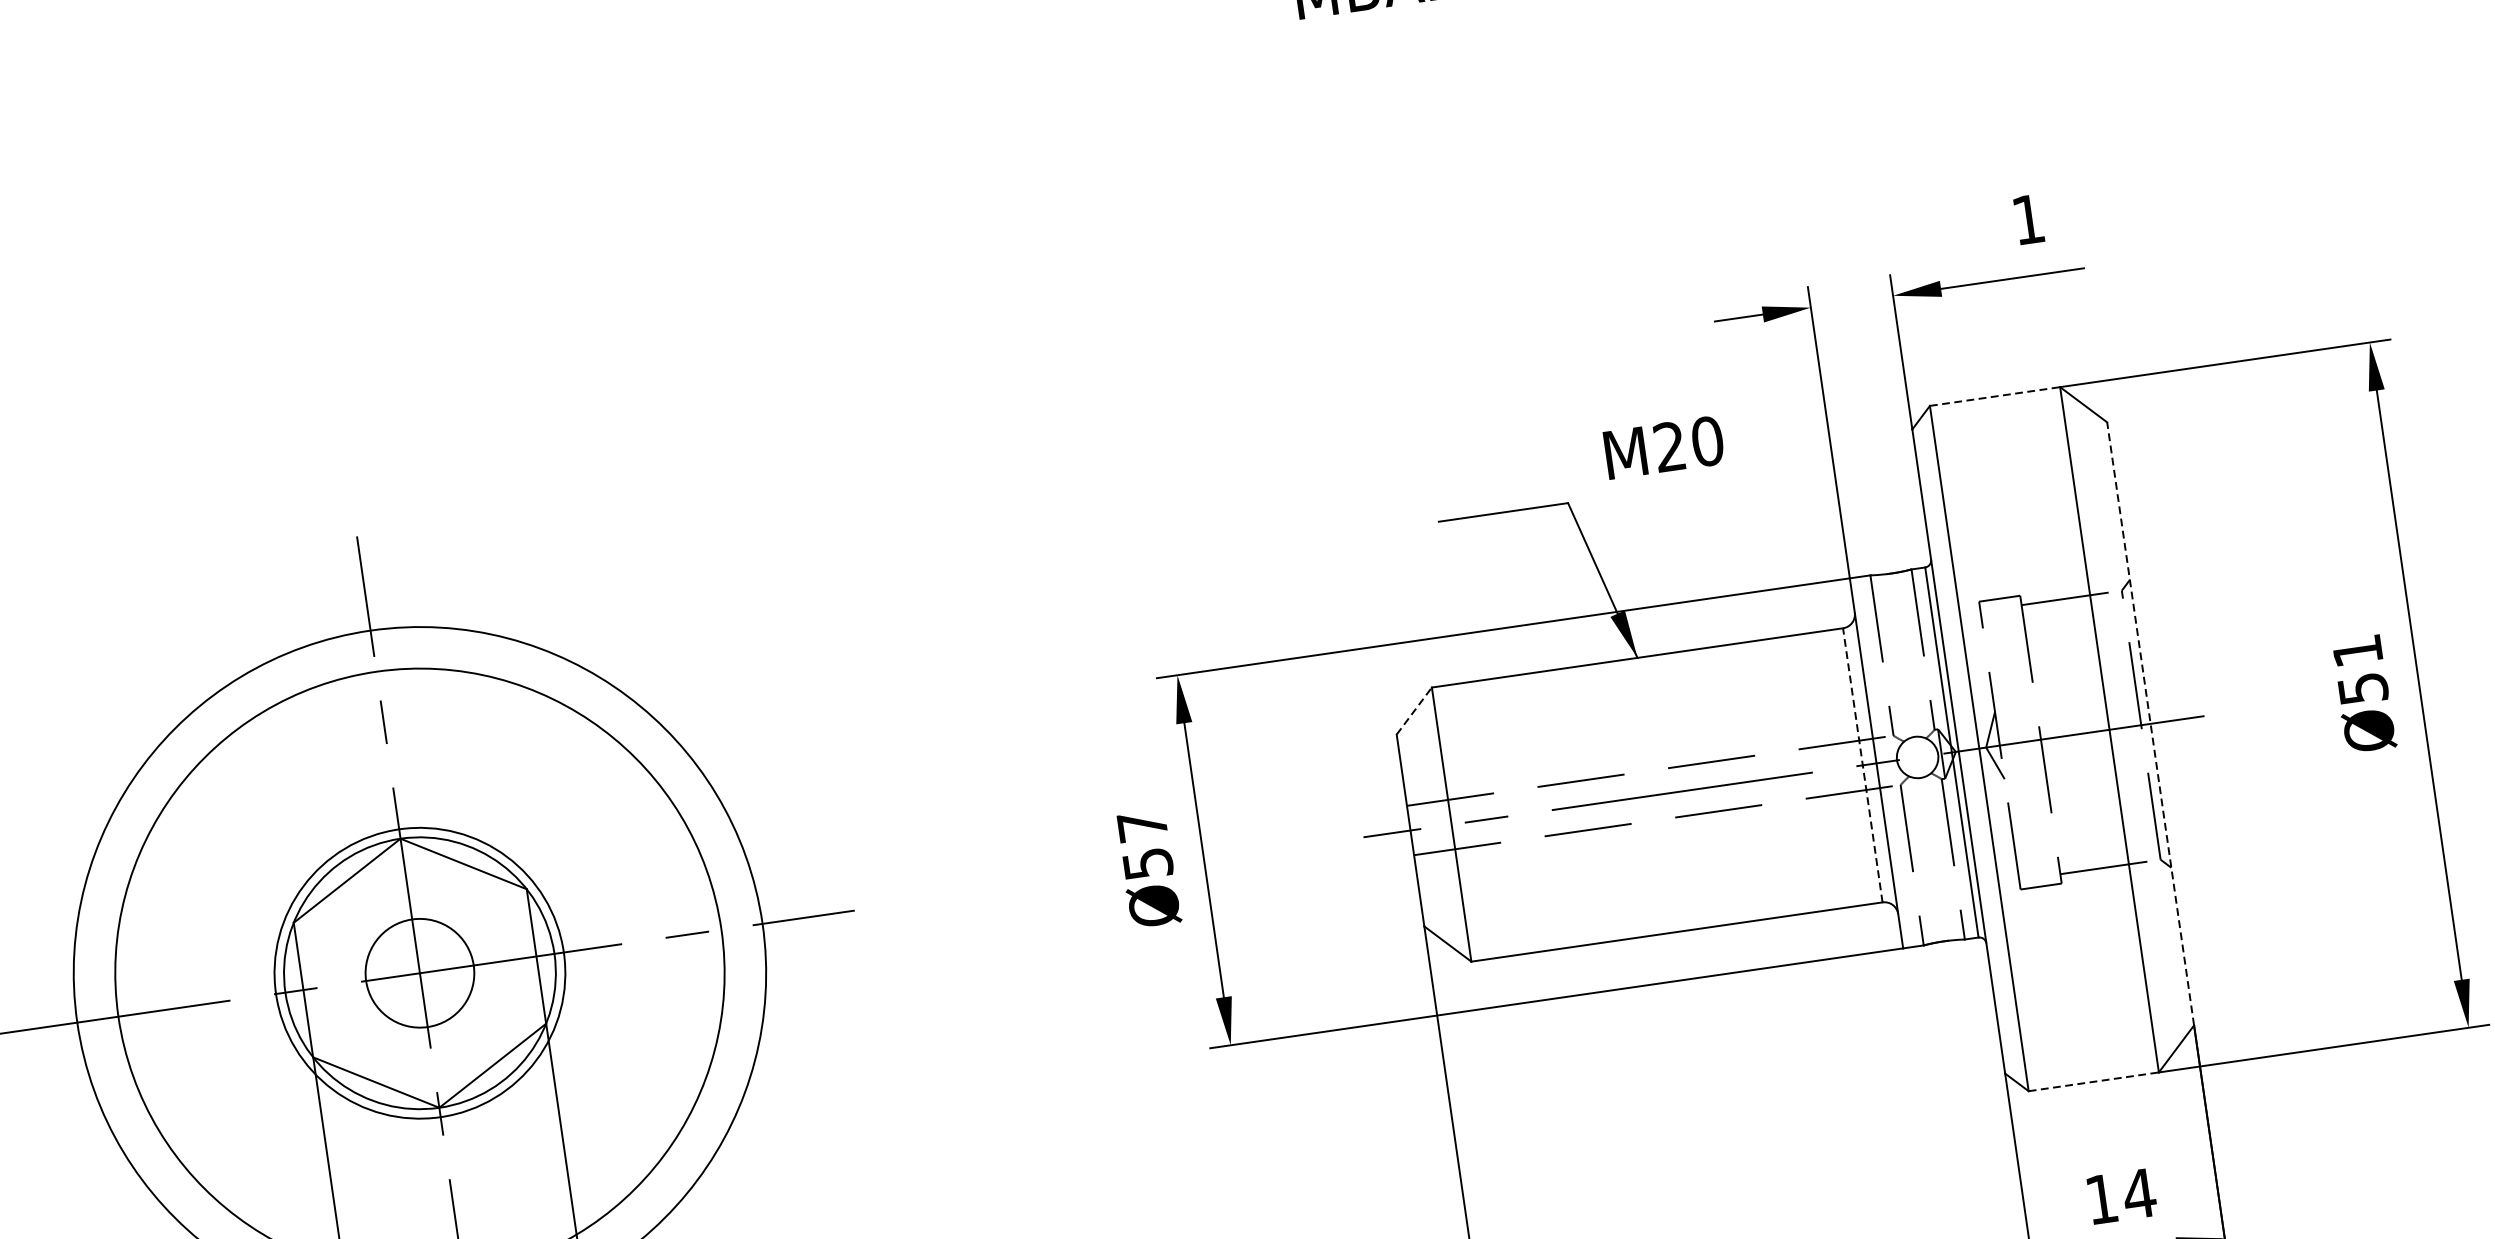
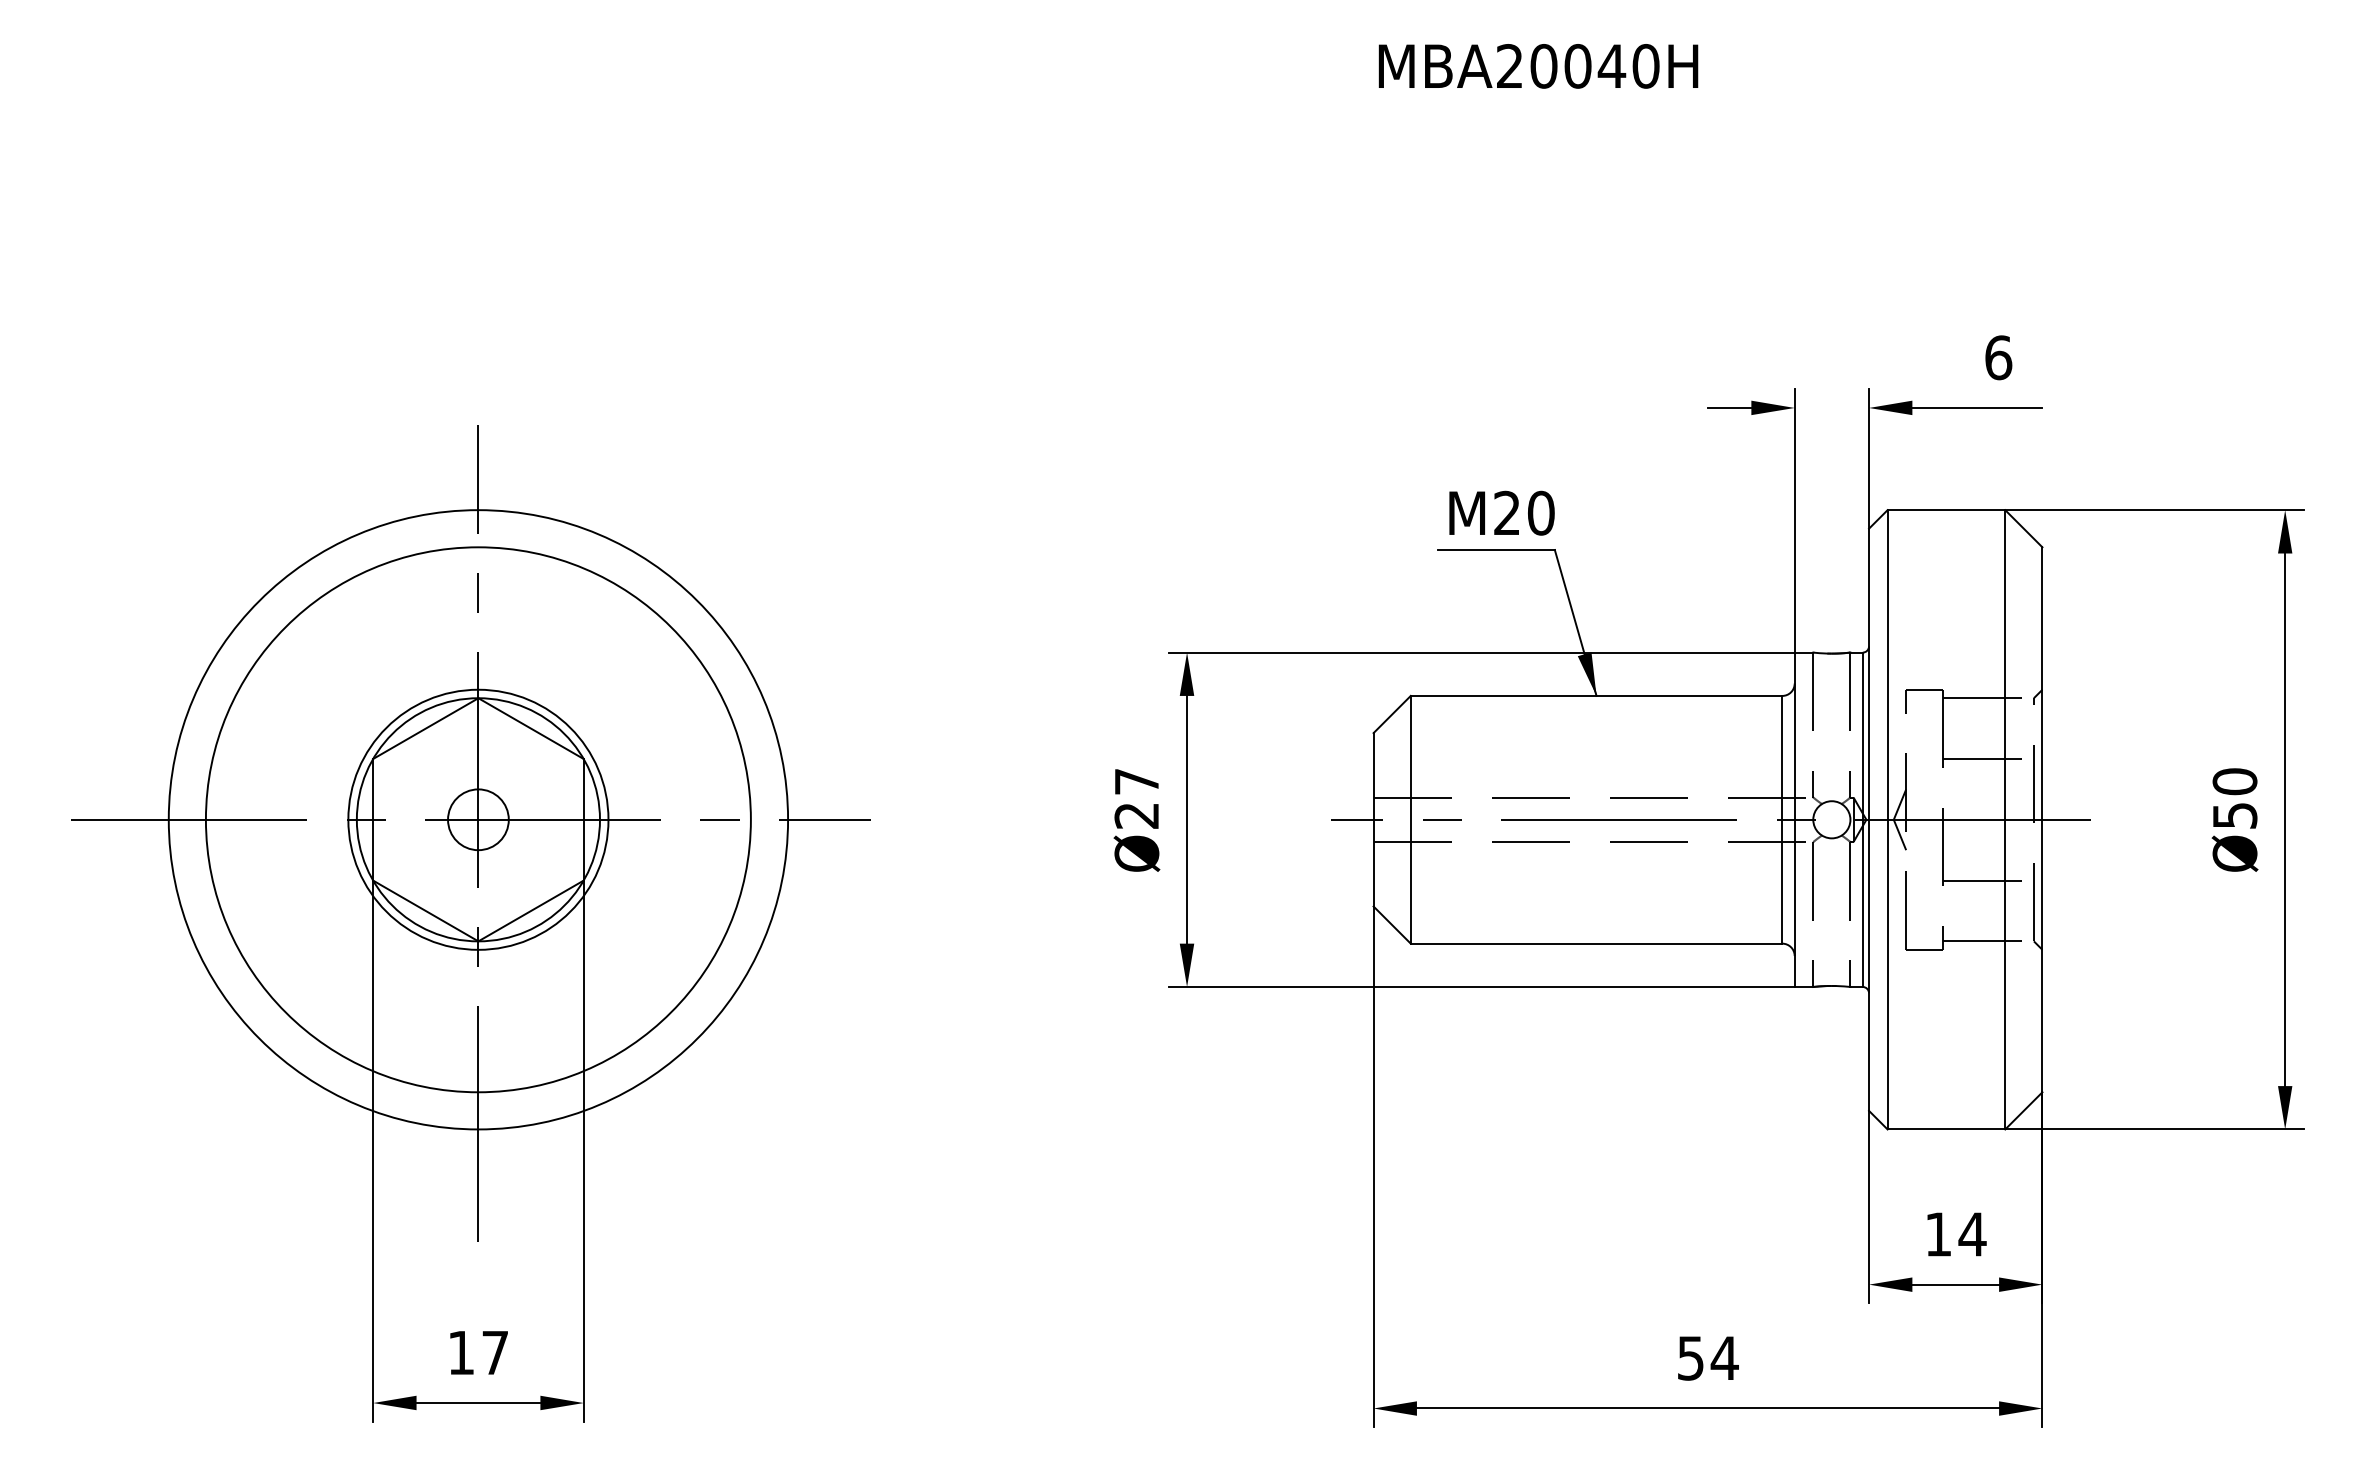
text: (2028, 219) -> (1998, 357), 1 -> 6
line: (1995, 396) -> (1946, 510), dashed -> solid
text: (1663, 446) -> (1501, 512), moved
text: (2357, 650) -> (2234, 781), Ø51 -> Ø50
line: (2081, 665) -> (1988, 759), added
line: (1414, 710) -> (1392, 714), dashed -> solid
line: (2150, 723) -> (2042, 819), dashed -> solid
line: (1862, 764) -> (1782, 819), dashed -> solid
line: (2100, 799) -> (1988, 880), added
text: (1147, 863) -> (1136, 815), Ø57 -> Ø27
circle: (419, 972) -> (478, 819), size x0.62
line: (2093, 1081) -> (1946, 1129), dashed -> solid

